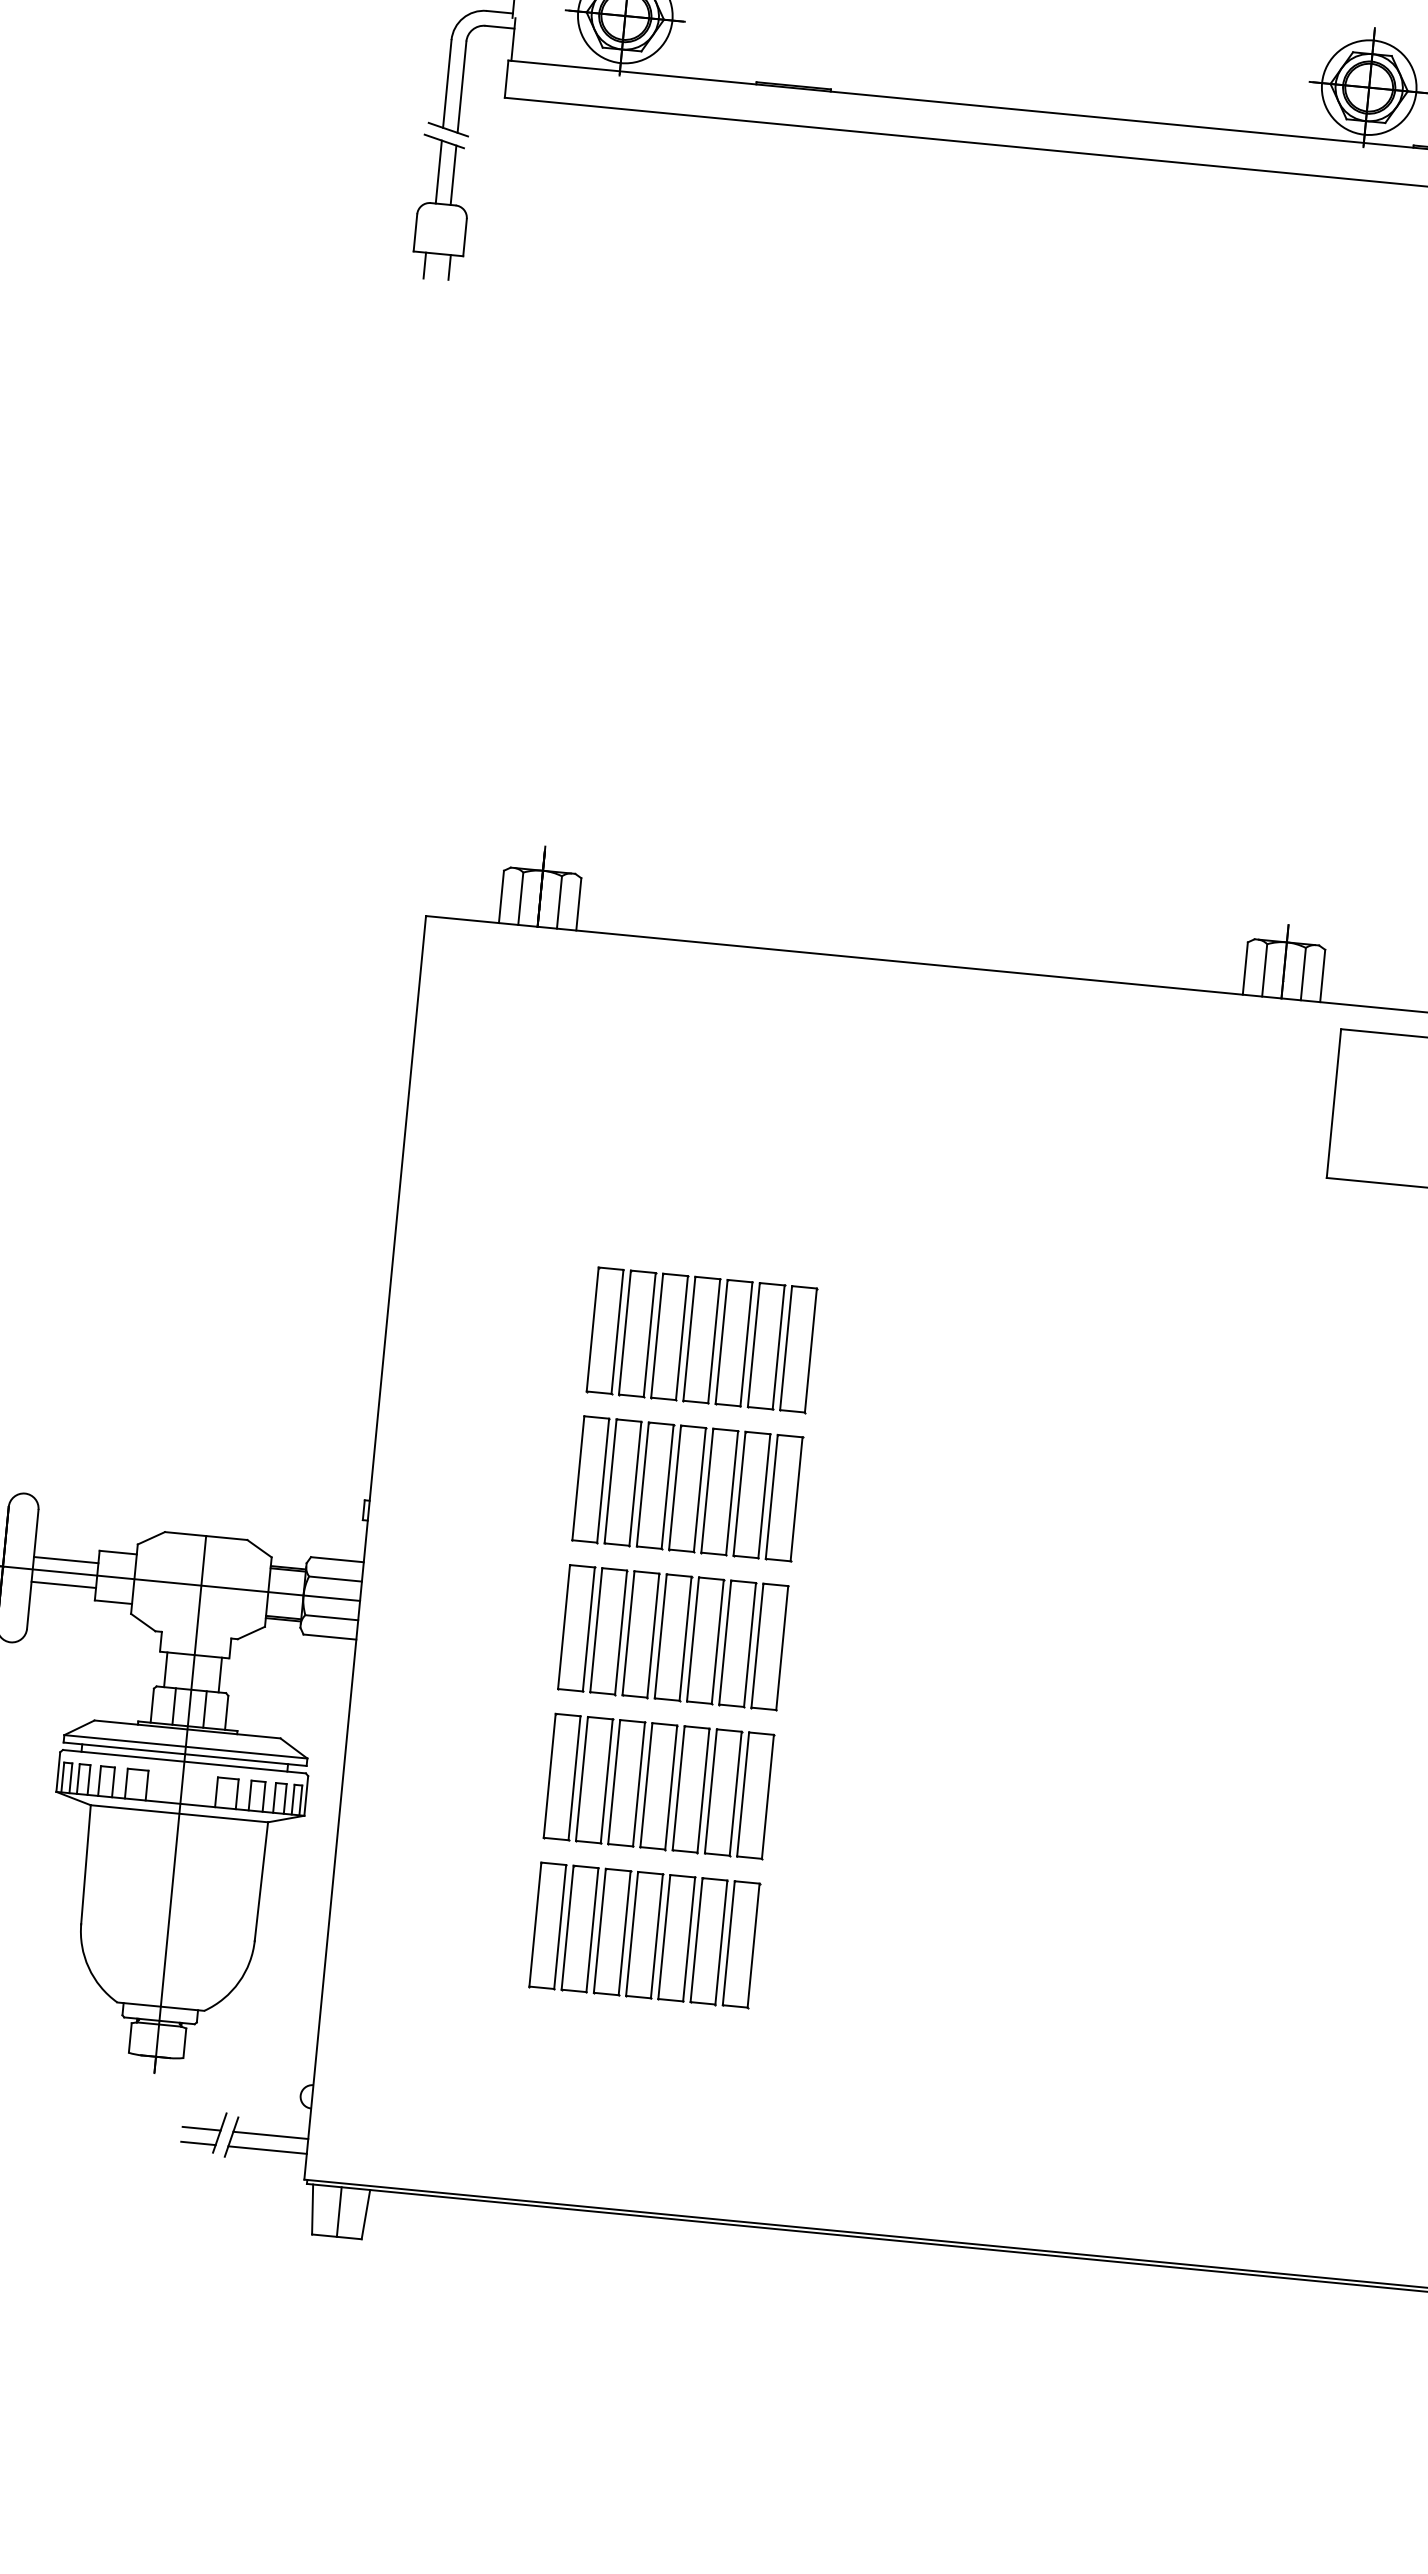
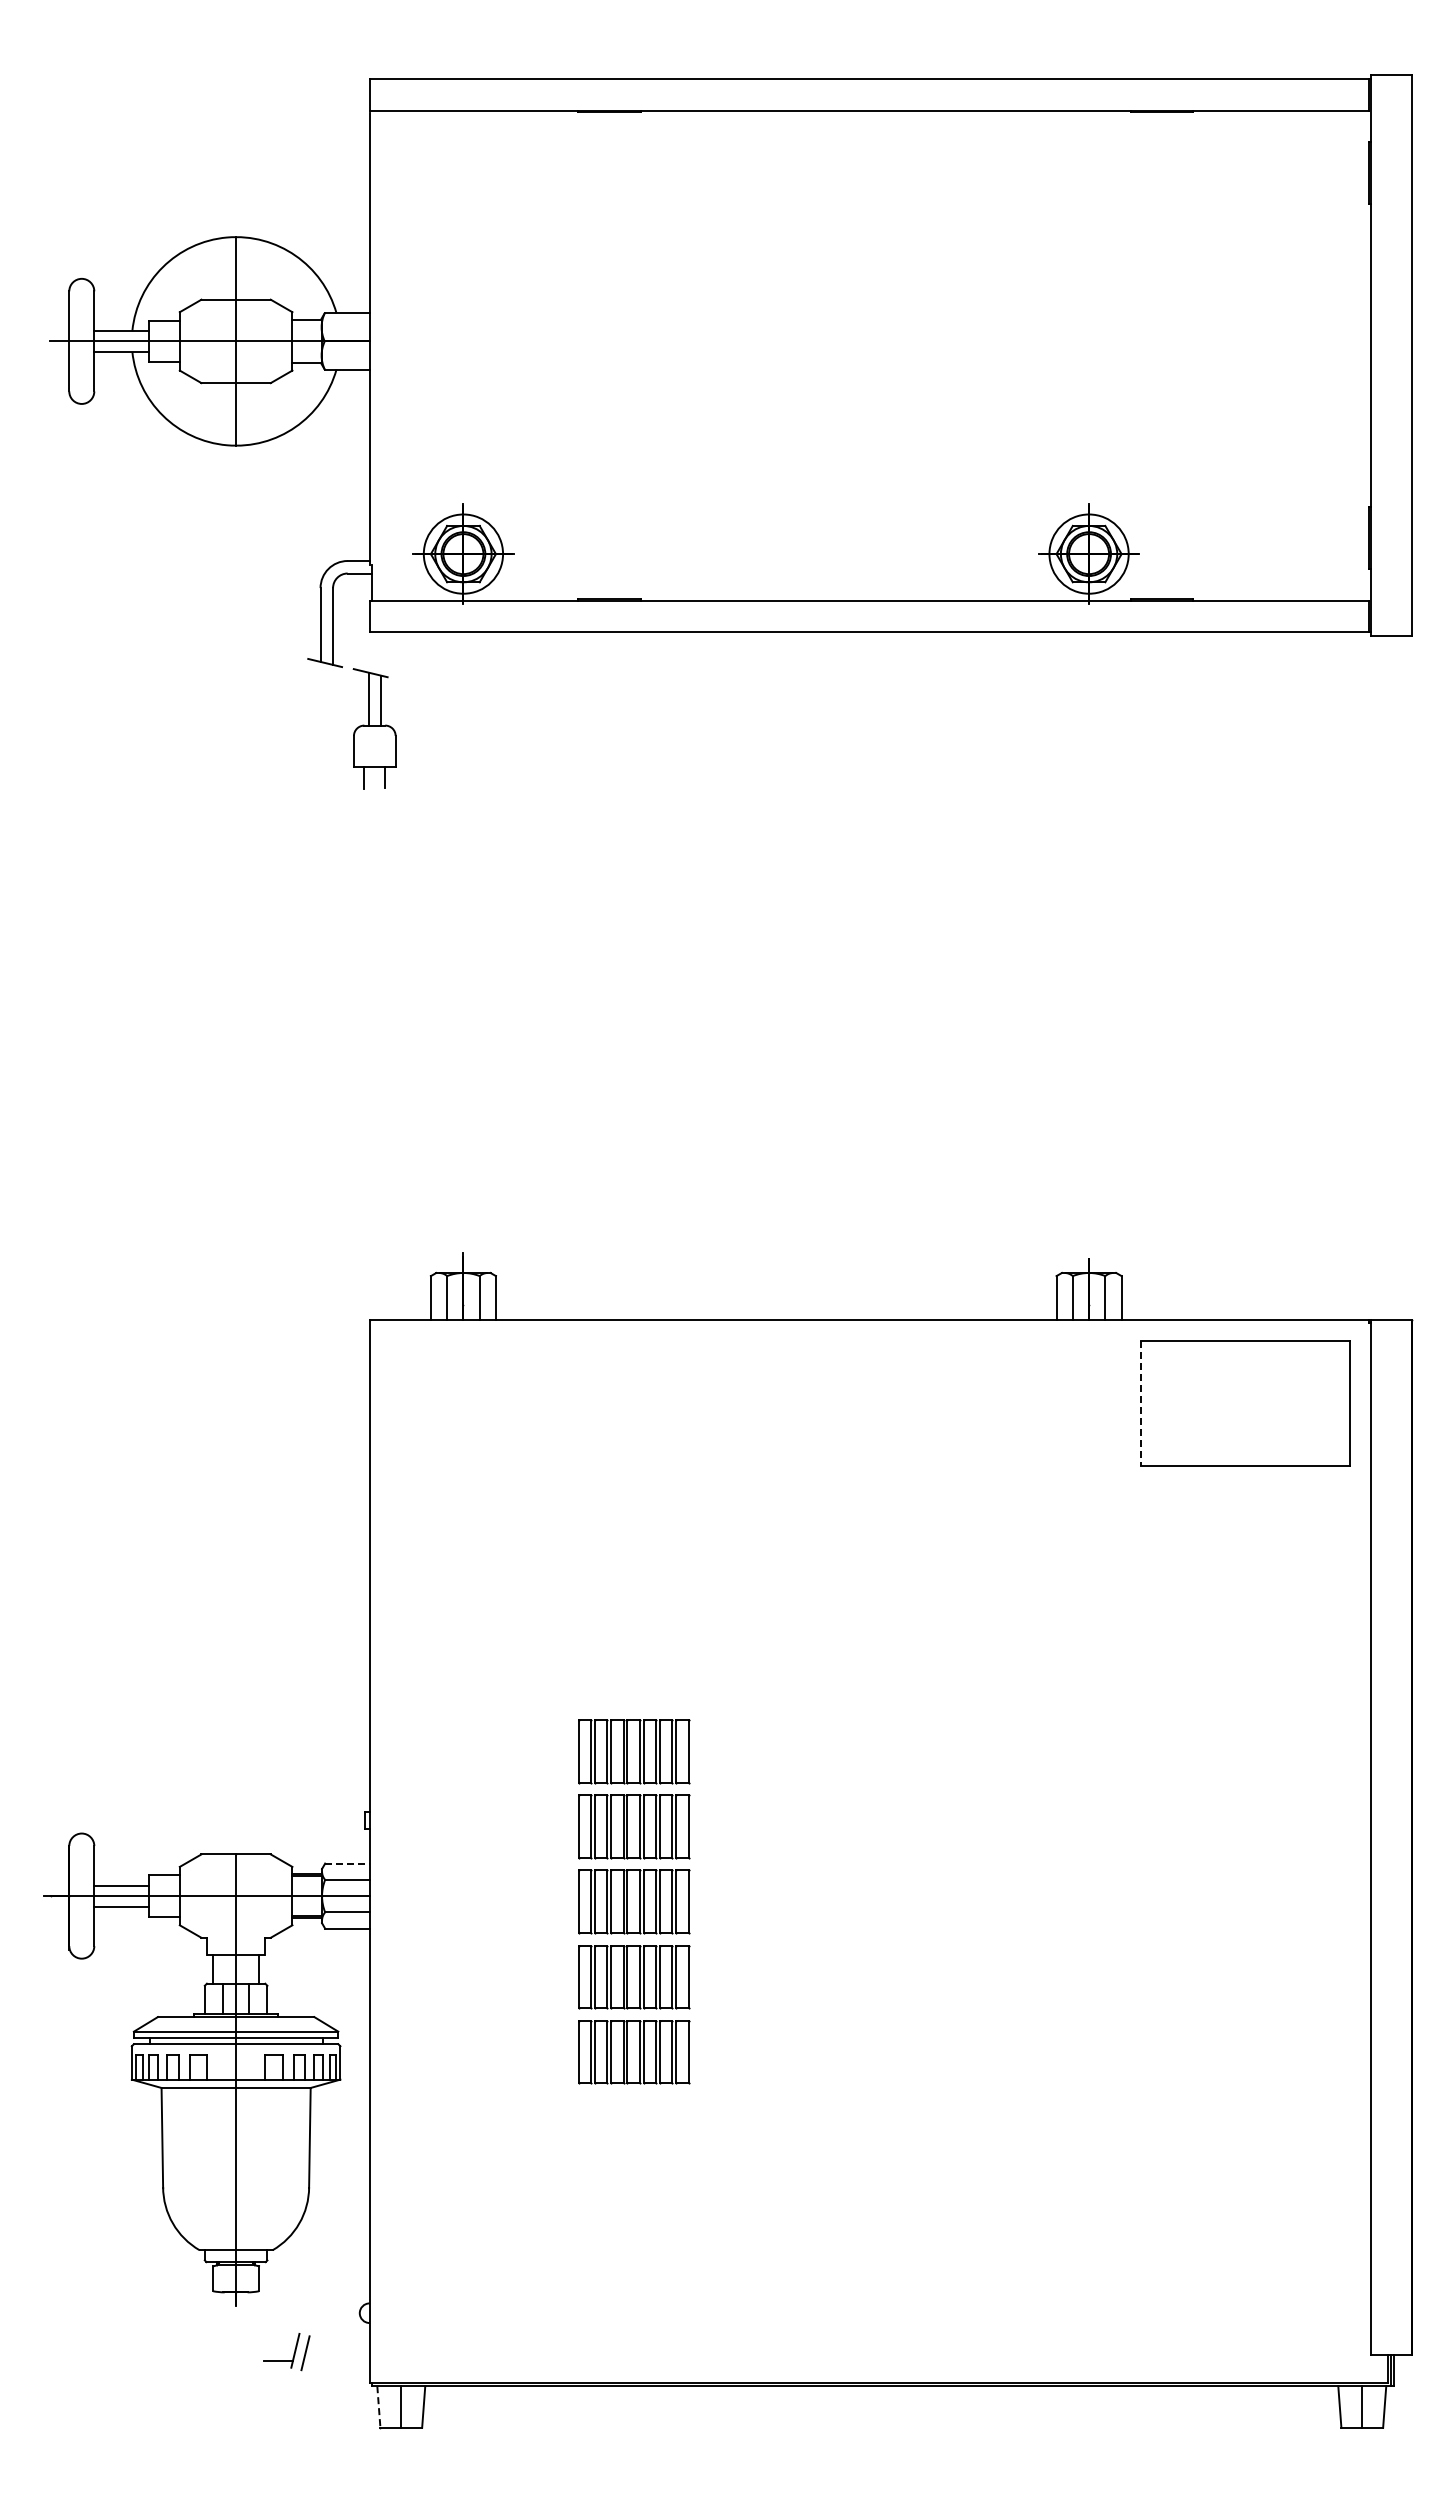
part: (442, 207) -> (374, 728), moved
line: (1334, 1103) -> (1141, 1403), solid -> dashed
line: (337, 1559) -> (347, 1863), solid -> dashed
part: (673, 1637) -> (633, 1901), size x0.6
line: (201, 2128) -> (279, 2348), removed
line: (270, 2135) -> (337, 2348), removed
line: (267, 2150) -> (336, 2361), removed
line: (312, 2209) -> (378, 2407), solid -> dashed

